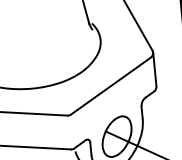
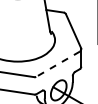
line: (109, 86) -> (57, 64), solid -> dashed

